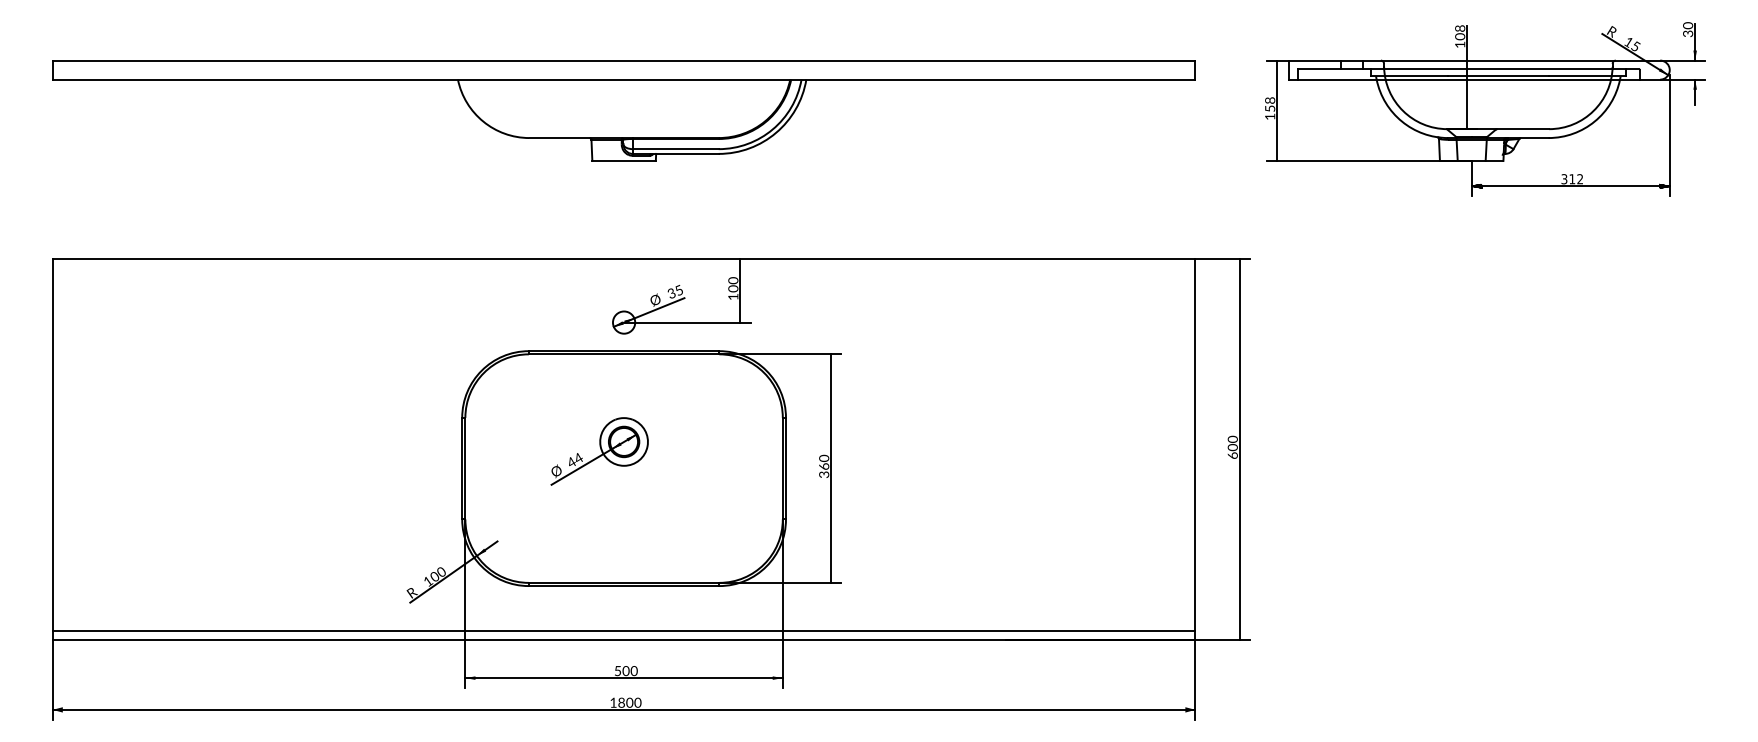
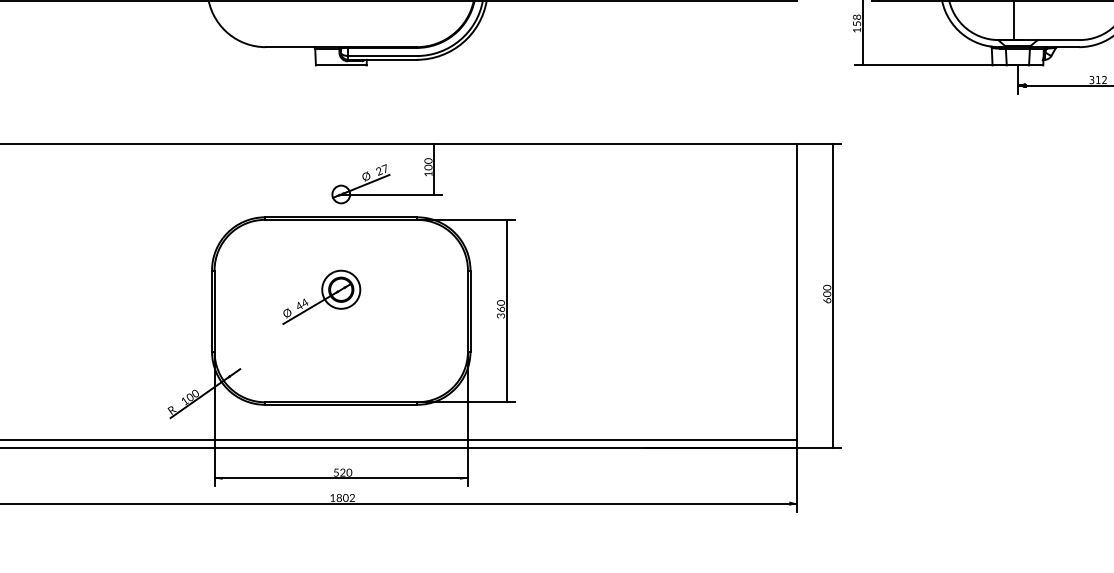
text: (675, 291) -> (382, 169), 35 -> 27
text: (625, 671) -> (342, 473), 500 -> 520
text: (637, 703) -> (351, 498), 1800 -> 1802

